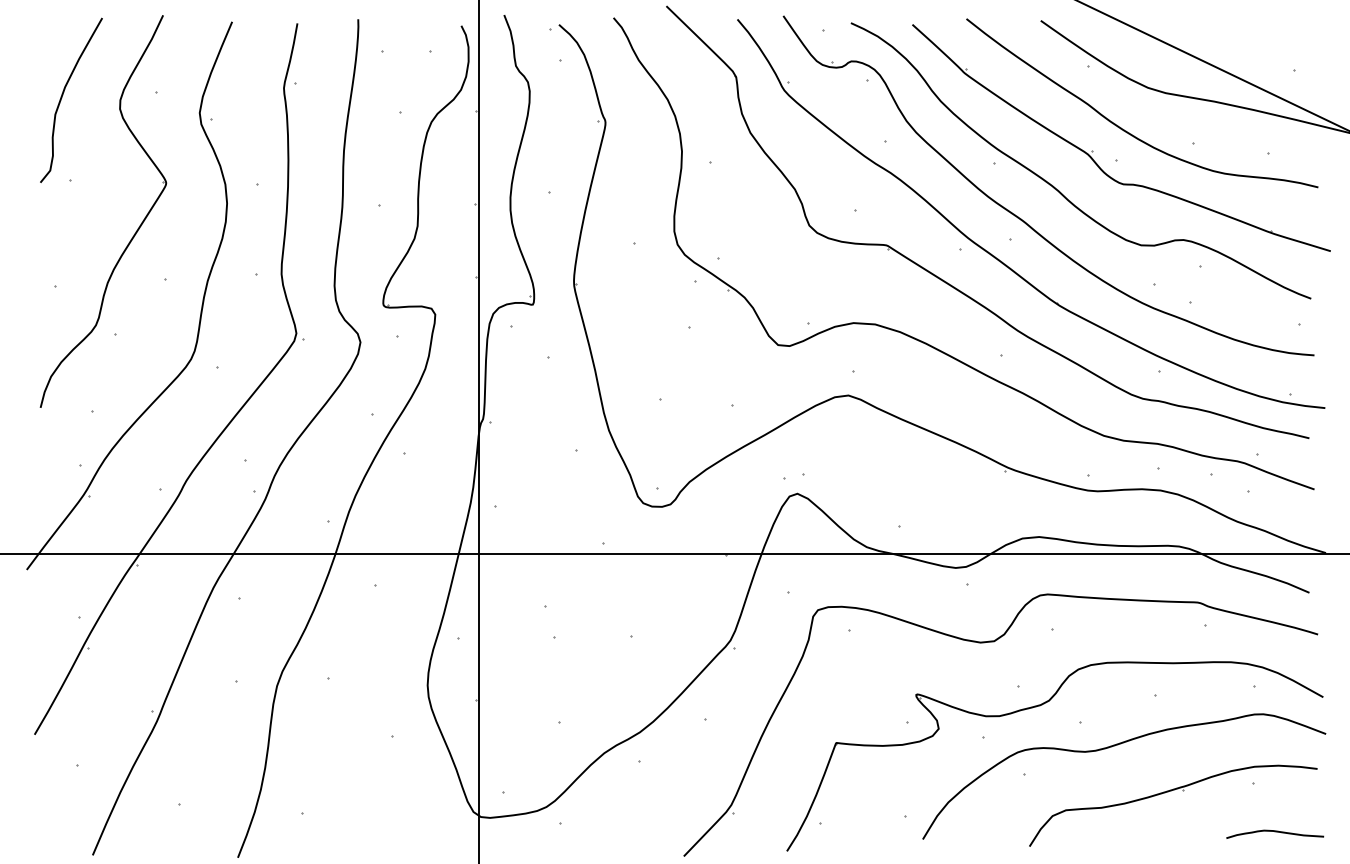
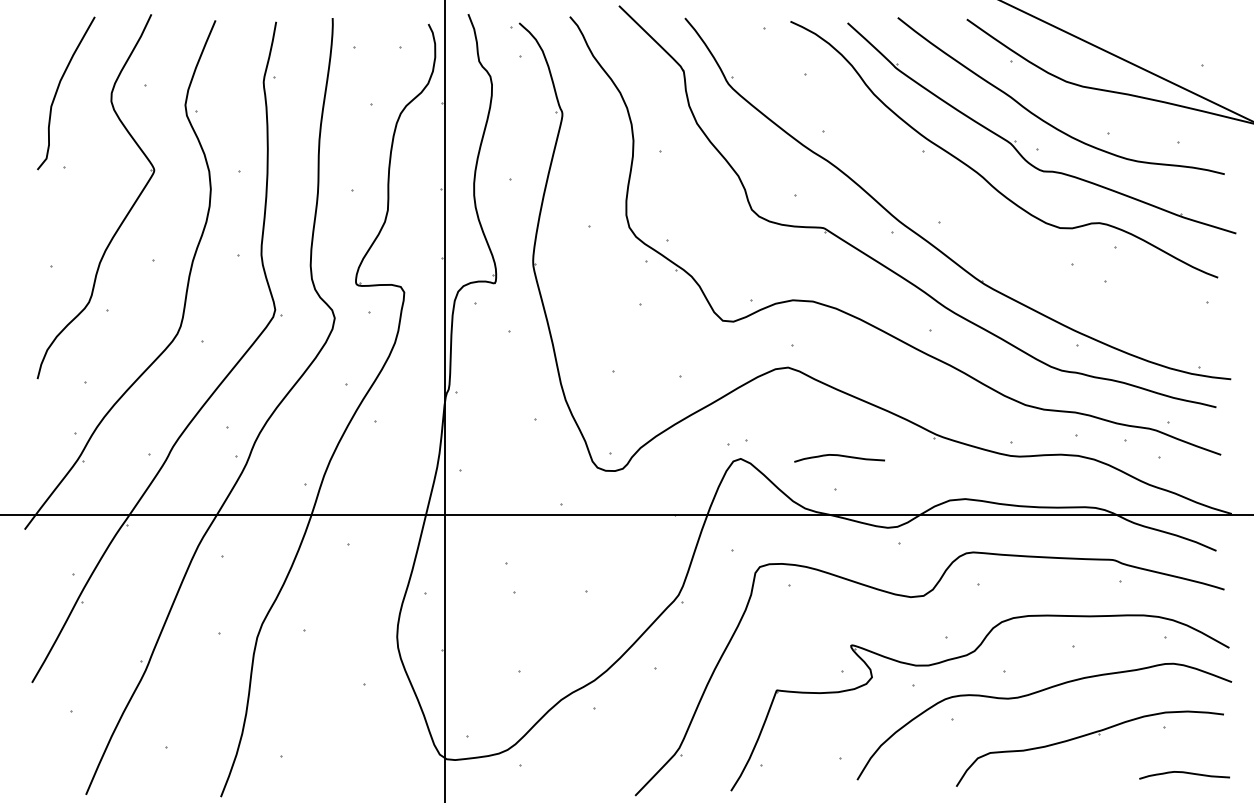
part: (1025, 221) -> (952, 205), removed
curve: (903, 491) -> (839, 456), added

